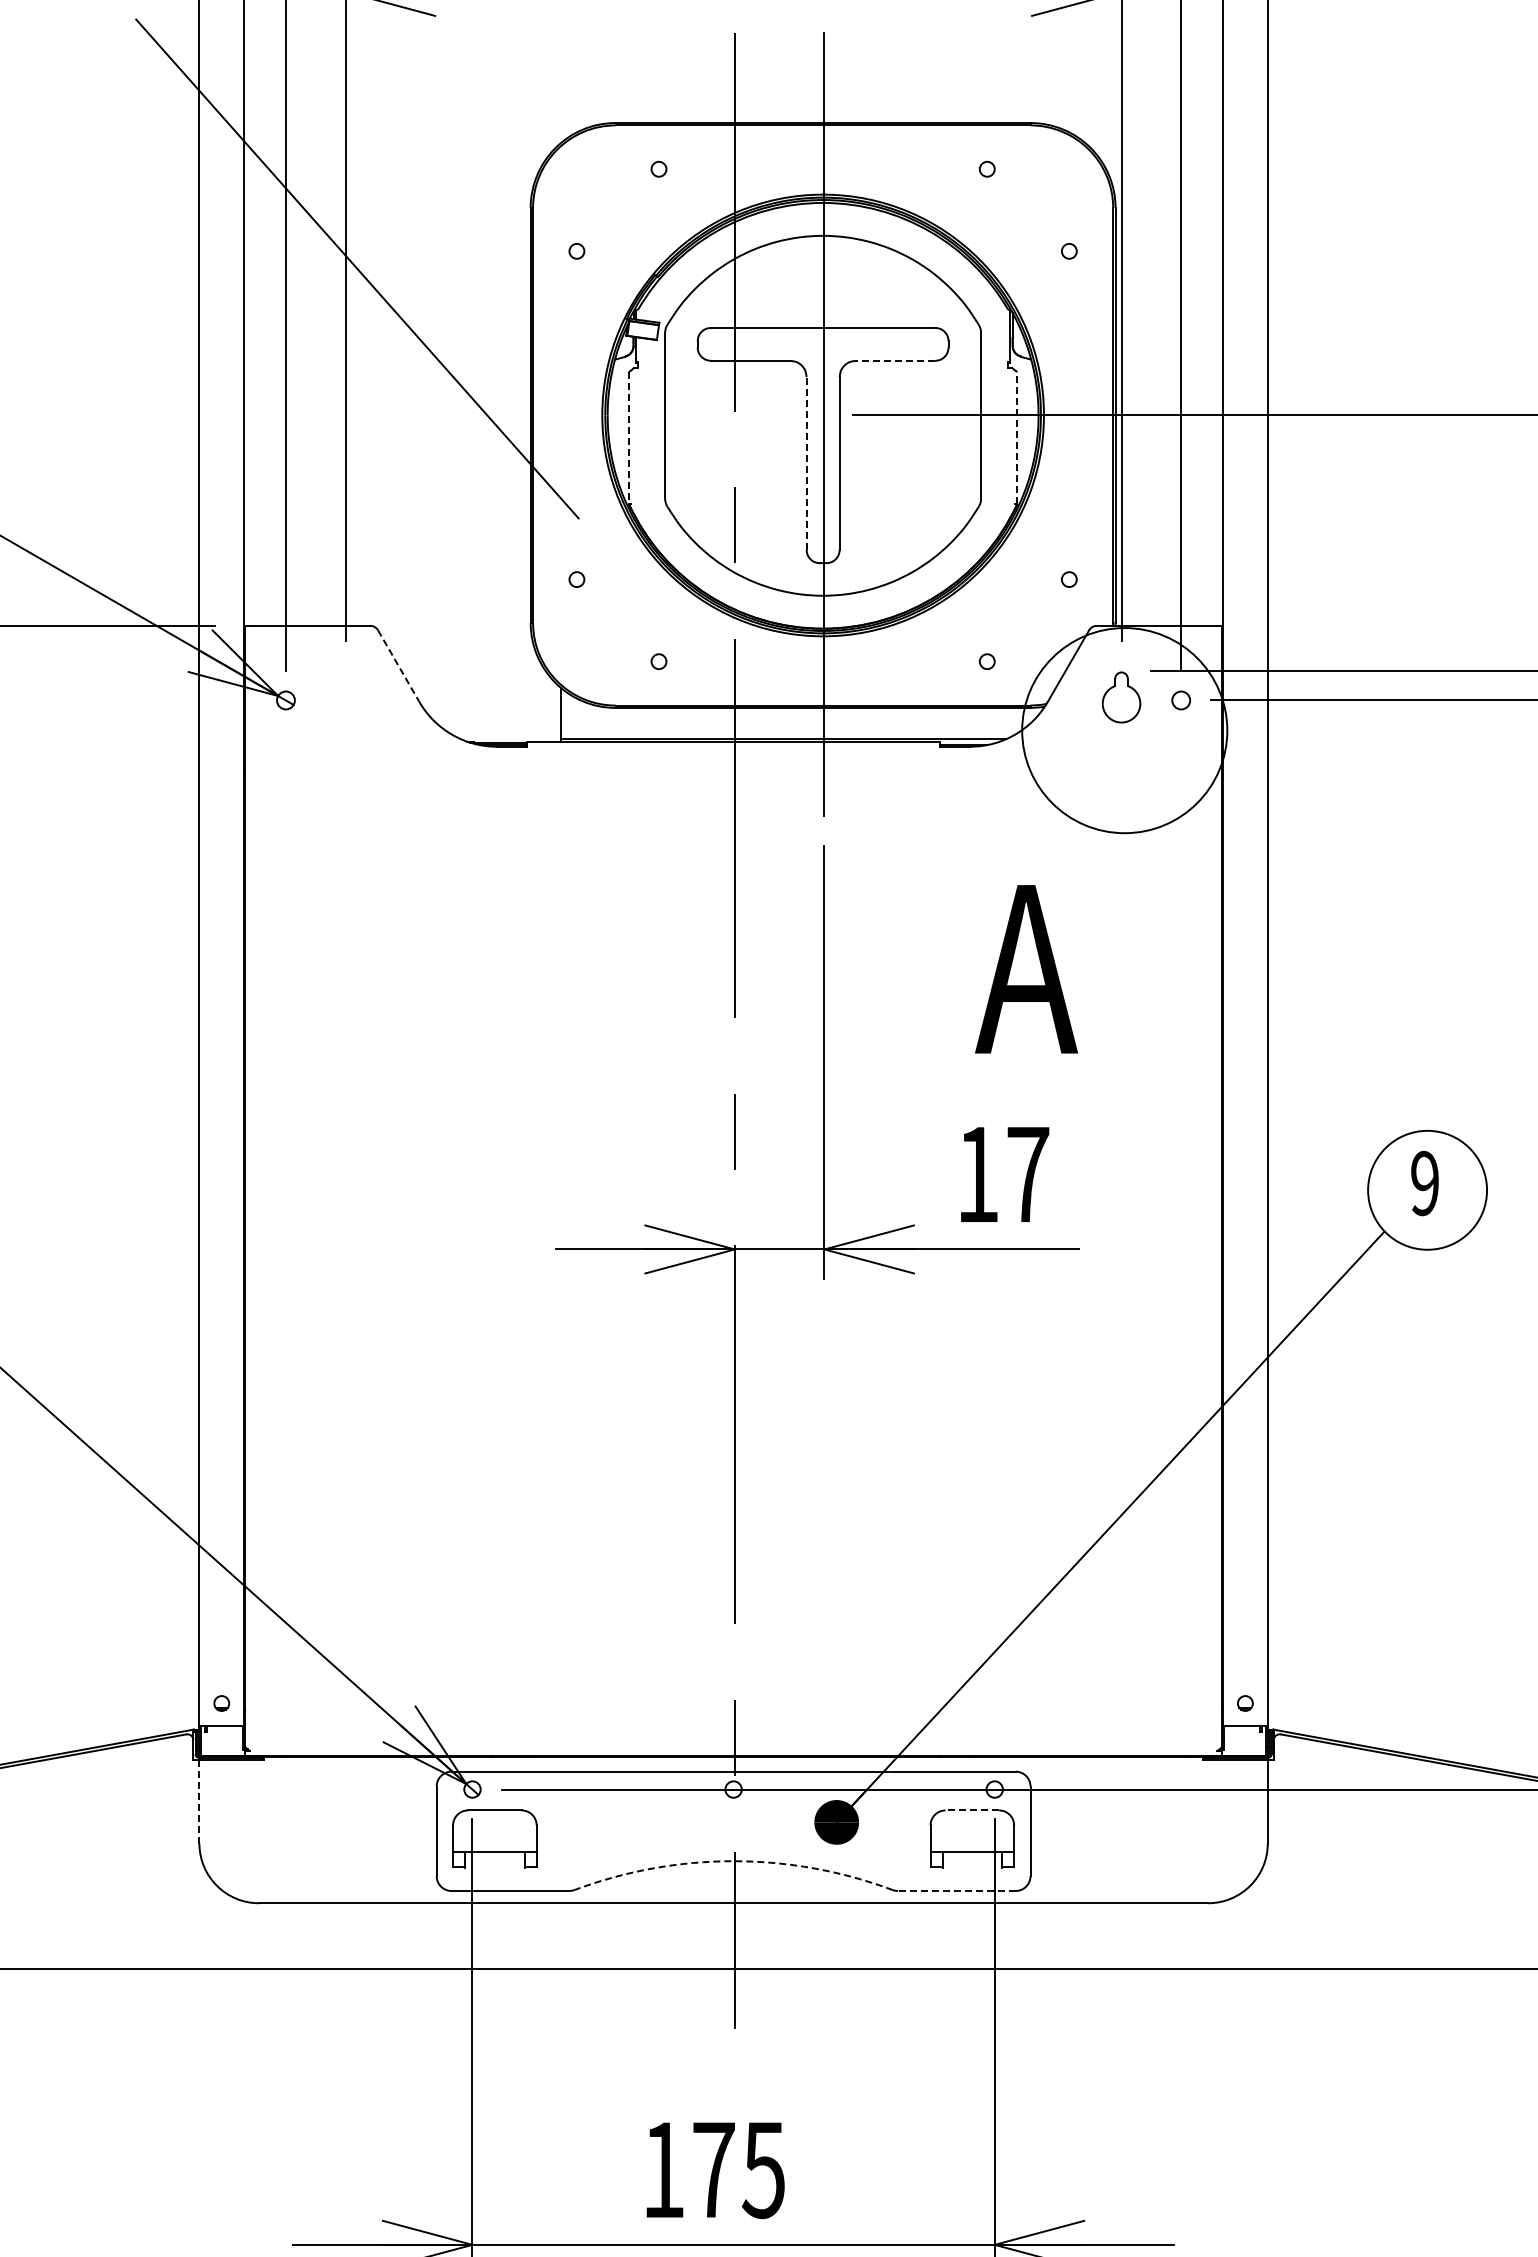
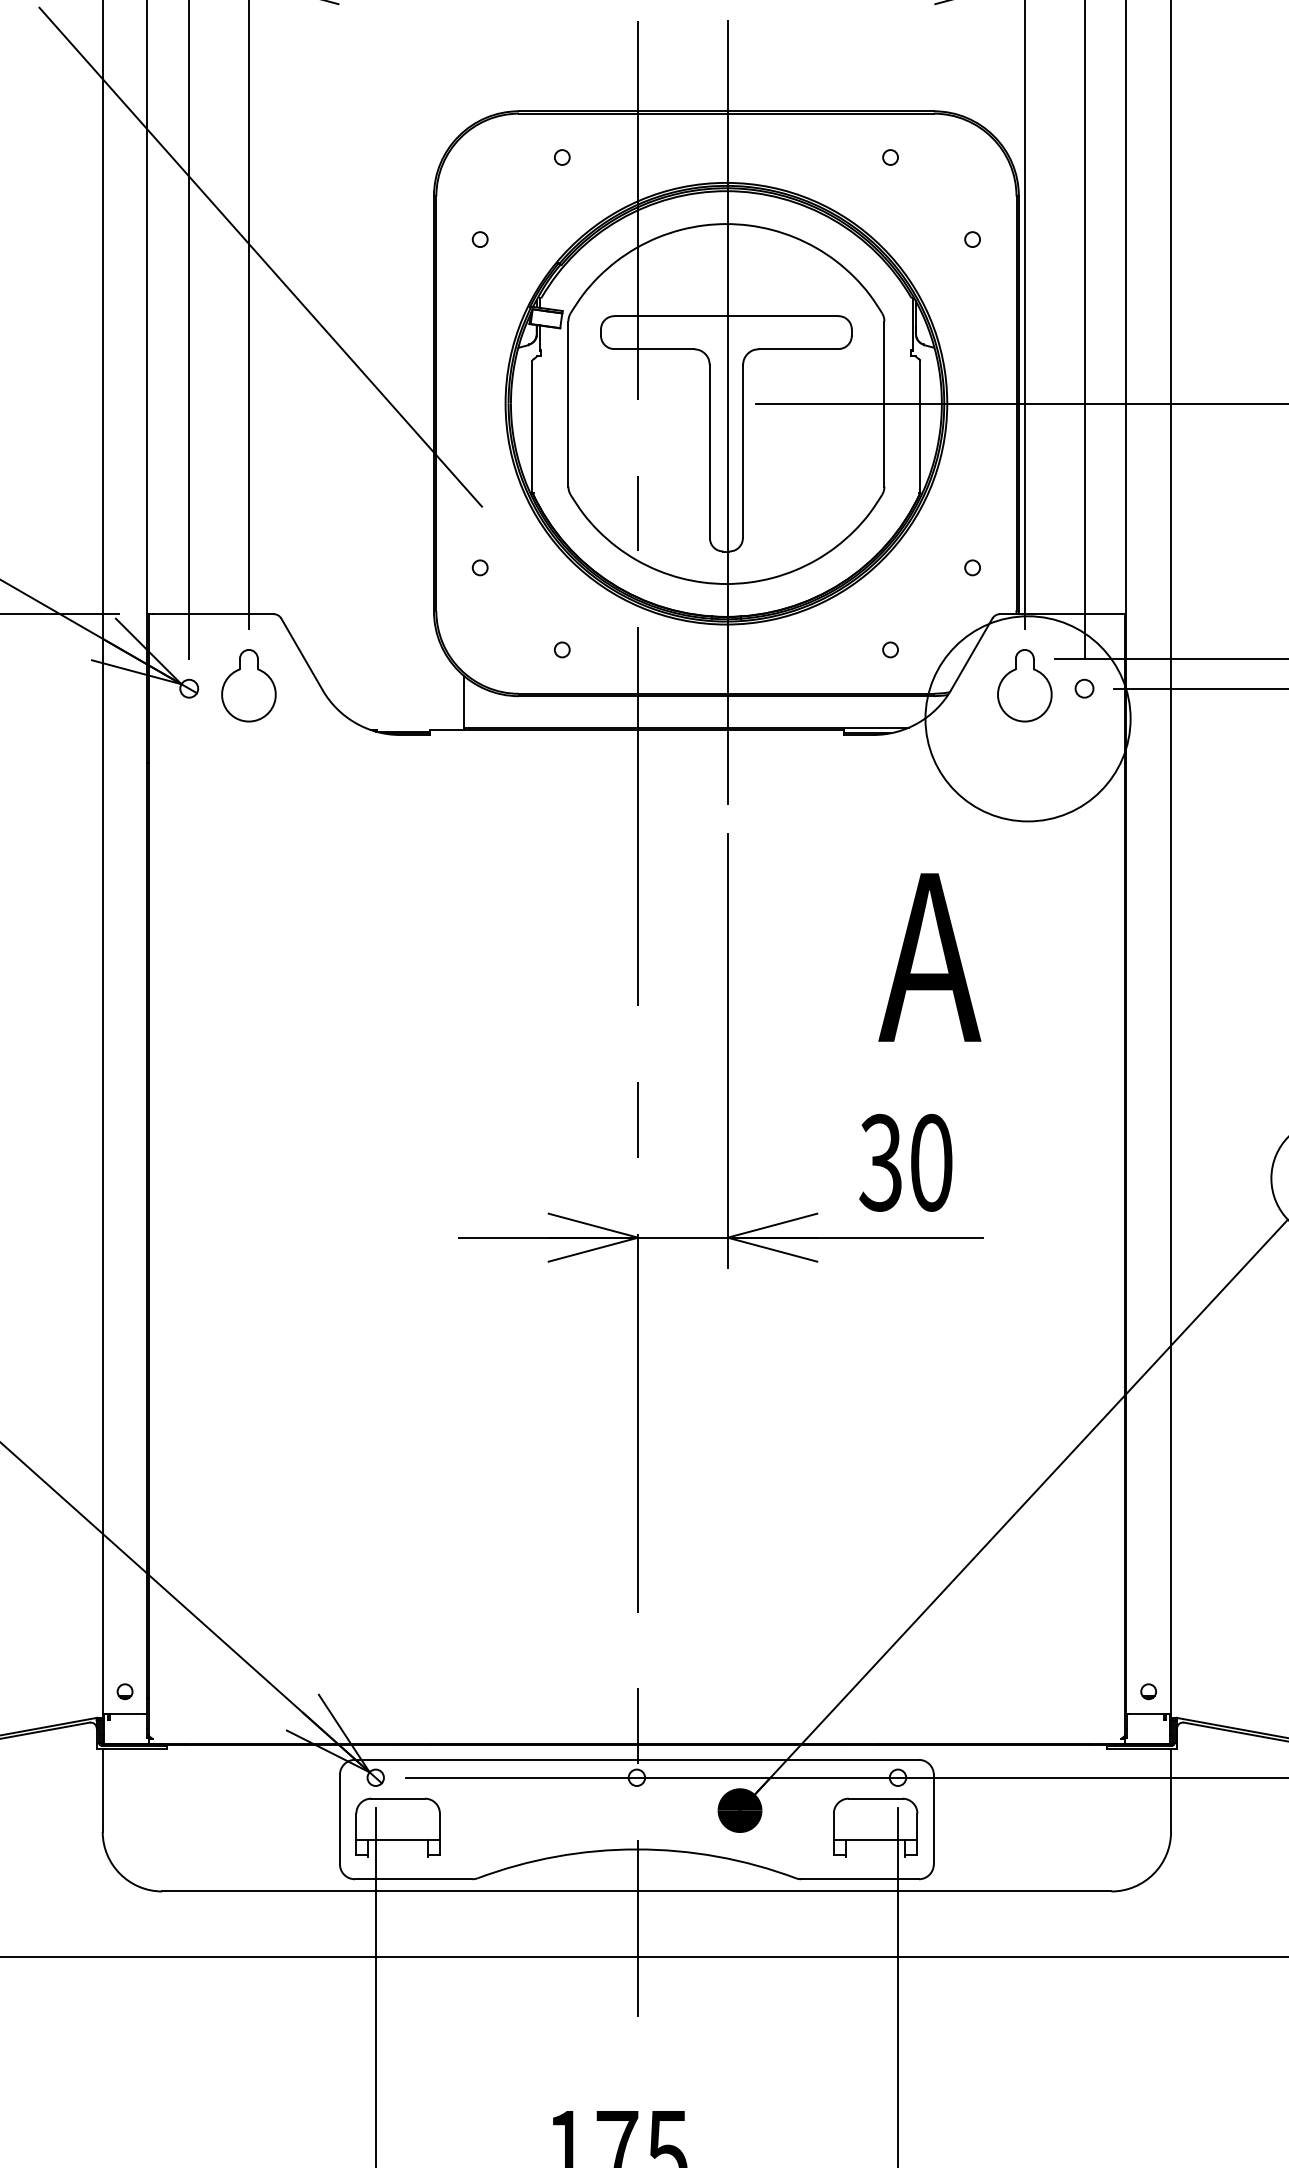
line: (895, 360) -> (798, 348), dashed -> solid
line: (1017, 437) -> (920, 425), dashed -> solid
line: (629, 438) -> (532, 426), dashed -> solid
line: (806, 462) -> (709, 450), dashed -> solid
line: (398, 666) -> (301, 654), dashed -> solid
part: (345, 697) -> (248, 685), added
part: (1121, 697) -> (1024, 685), size x1.43
text: (1002, 1174) -> (905, 1162), 17 -> 30
line: (199, 1801) -> (102, 1789), dashed -> solid
line: (972, 1810) -> (875, 1798), dashed -> solid
arc: (733, 1861) -> (636, 1849), dashed -> solid
line: (956, 1891) -> (859, 1879), dashed -> solid

